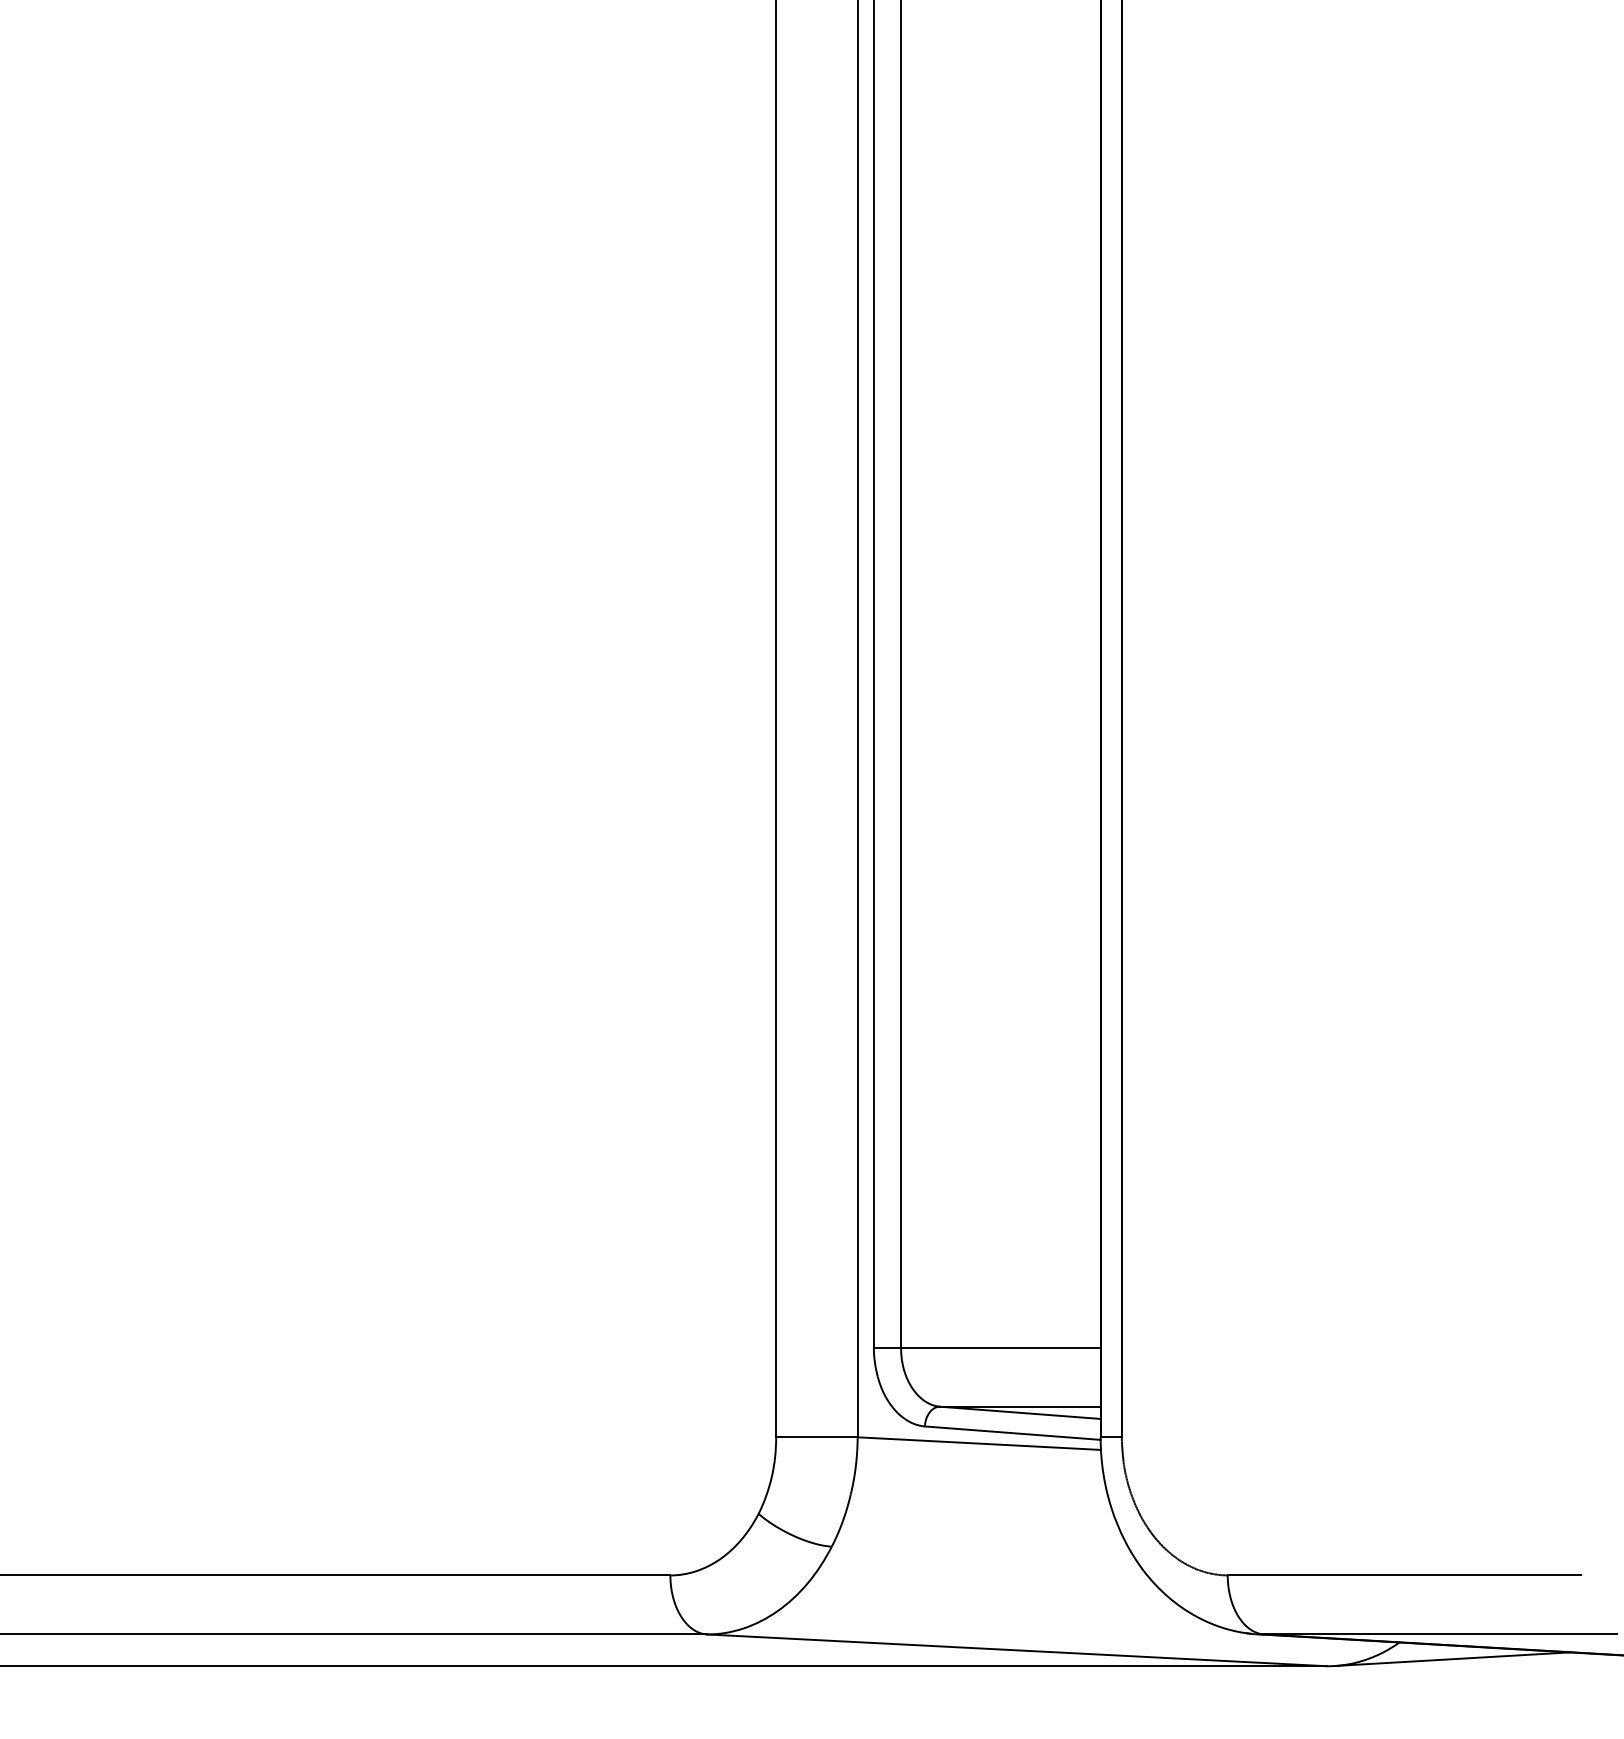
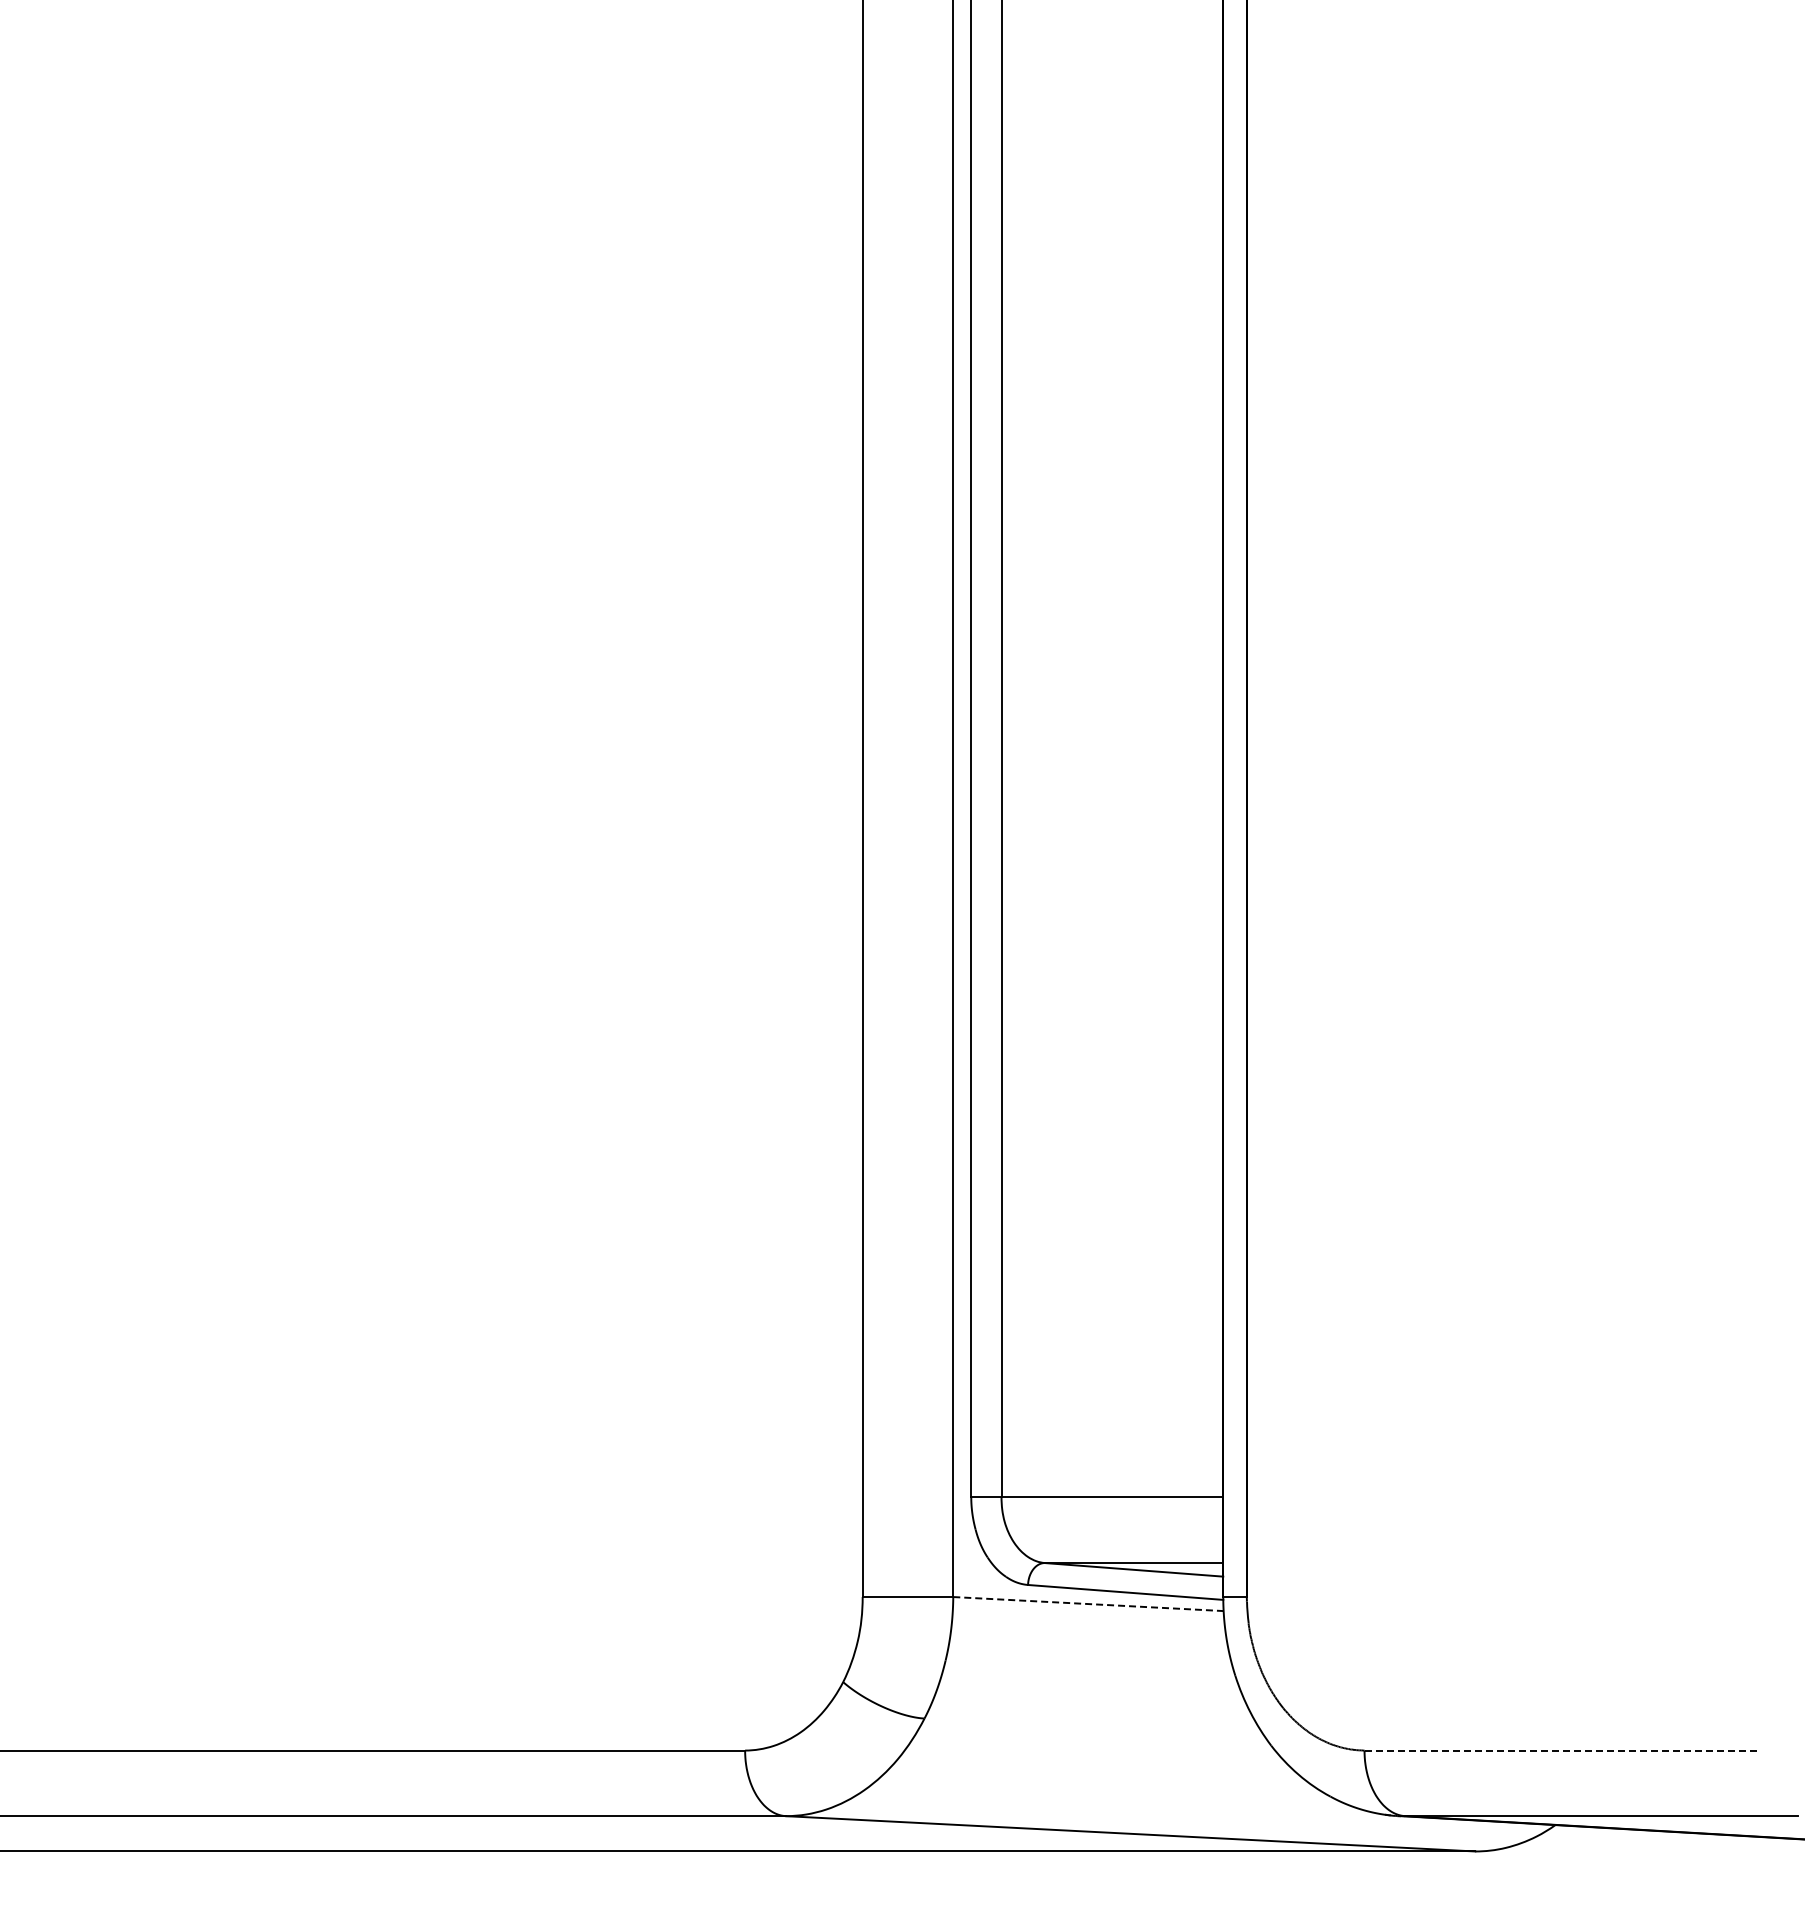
line: (979, 1444) -> (1088, 1604), solid -> dashed
line: (1404, 1575) -> (1561, 1750), solid -> dashed
line: (1451, 1659) -> (1613, 1843), removed

